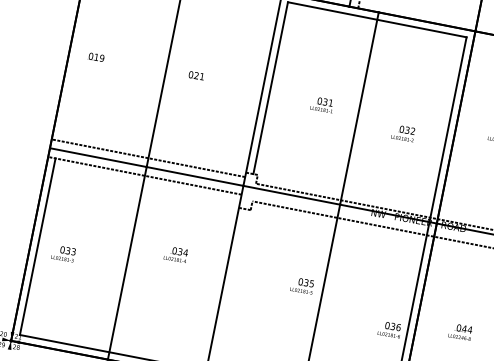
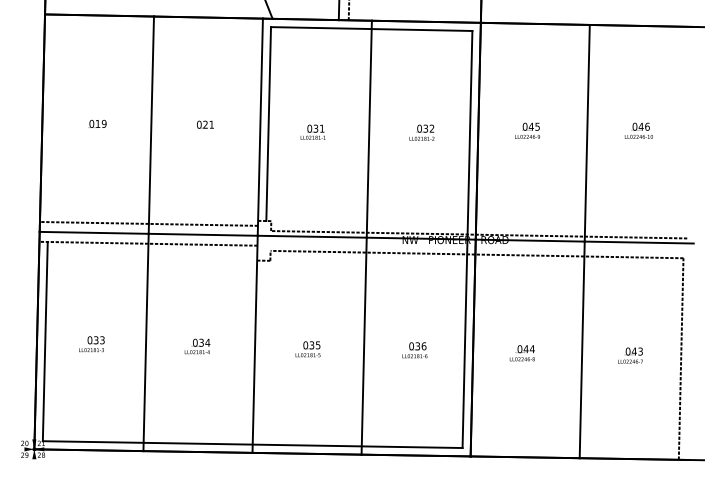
text: (96, 56) -> (97, 123), moved
text: (196, 75) -> (205, 124), moved
text: (321, 104) -> (312, 131), moved
text: (403, 133) -> (421, 132), moved
text: (63, 253) -> (91, 344), moved
text: (176, 254) -> (197, 346), moved
text: (301, 285) -> (307, 349), moved
text: (389, 329) -> (414, 350), moved

